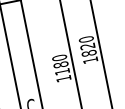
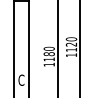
text: (89, 52) -> (71, 49), 1820 -> 1120

